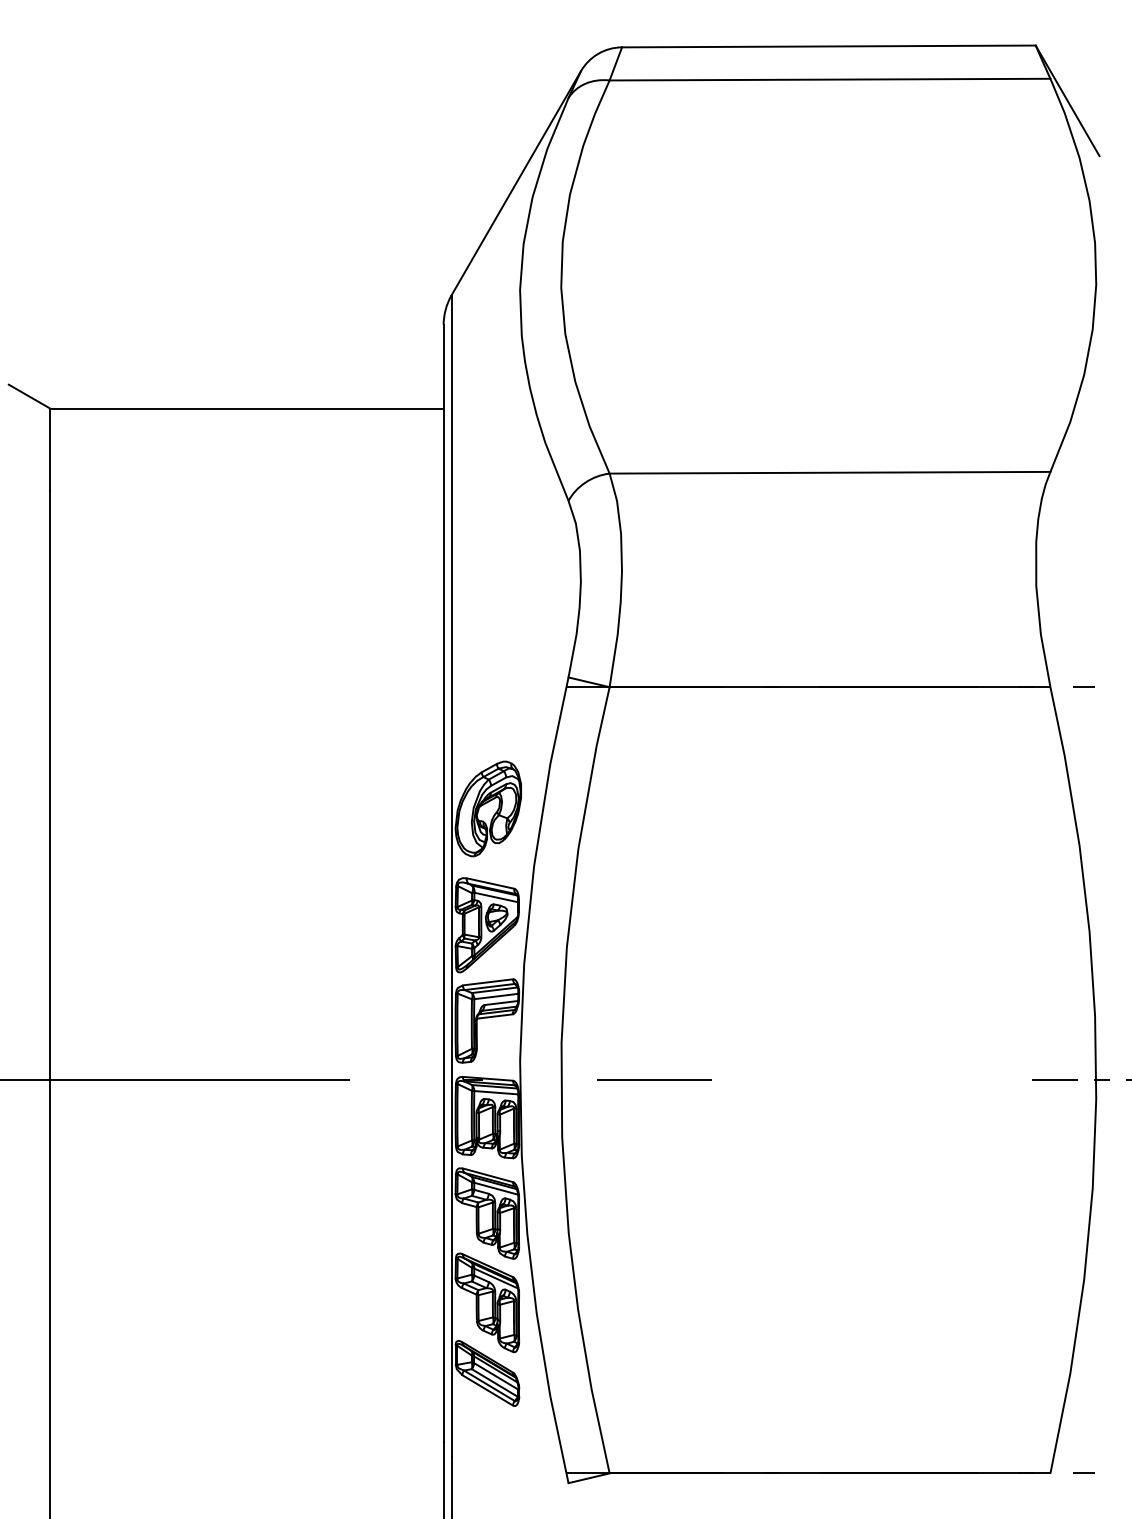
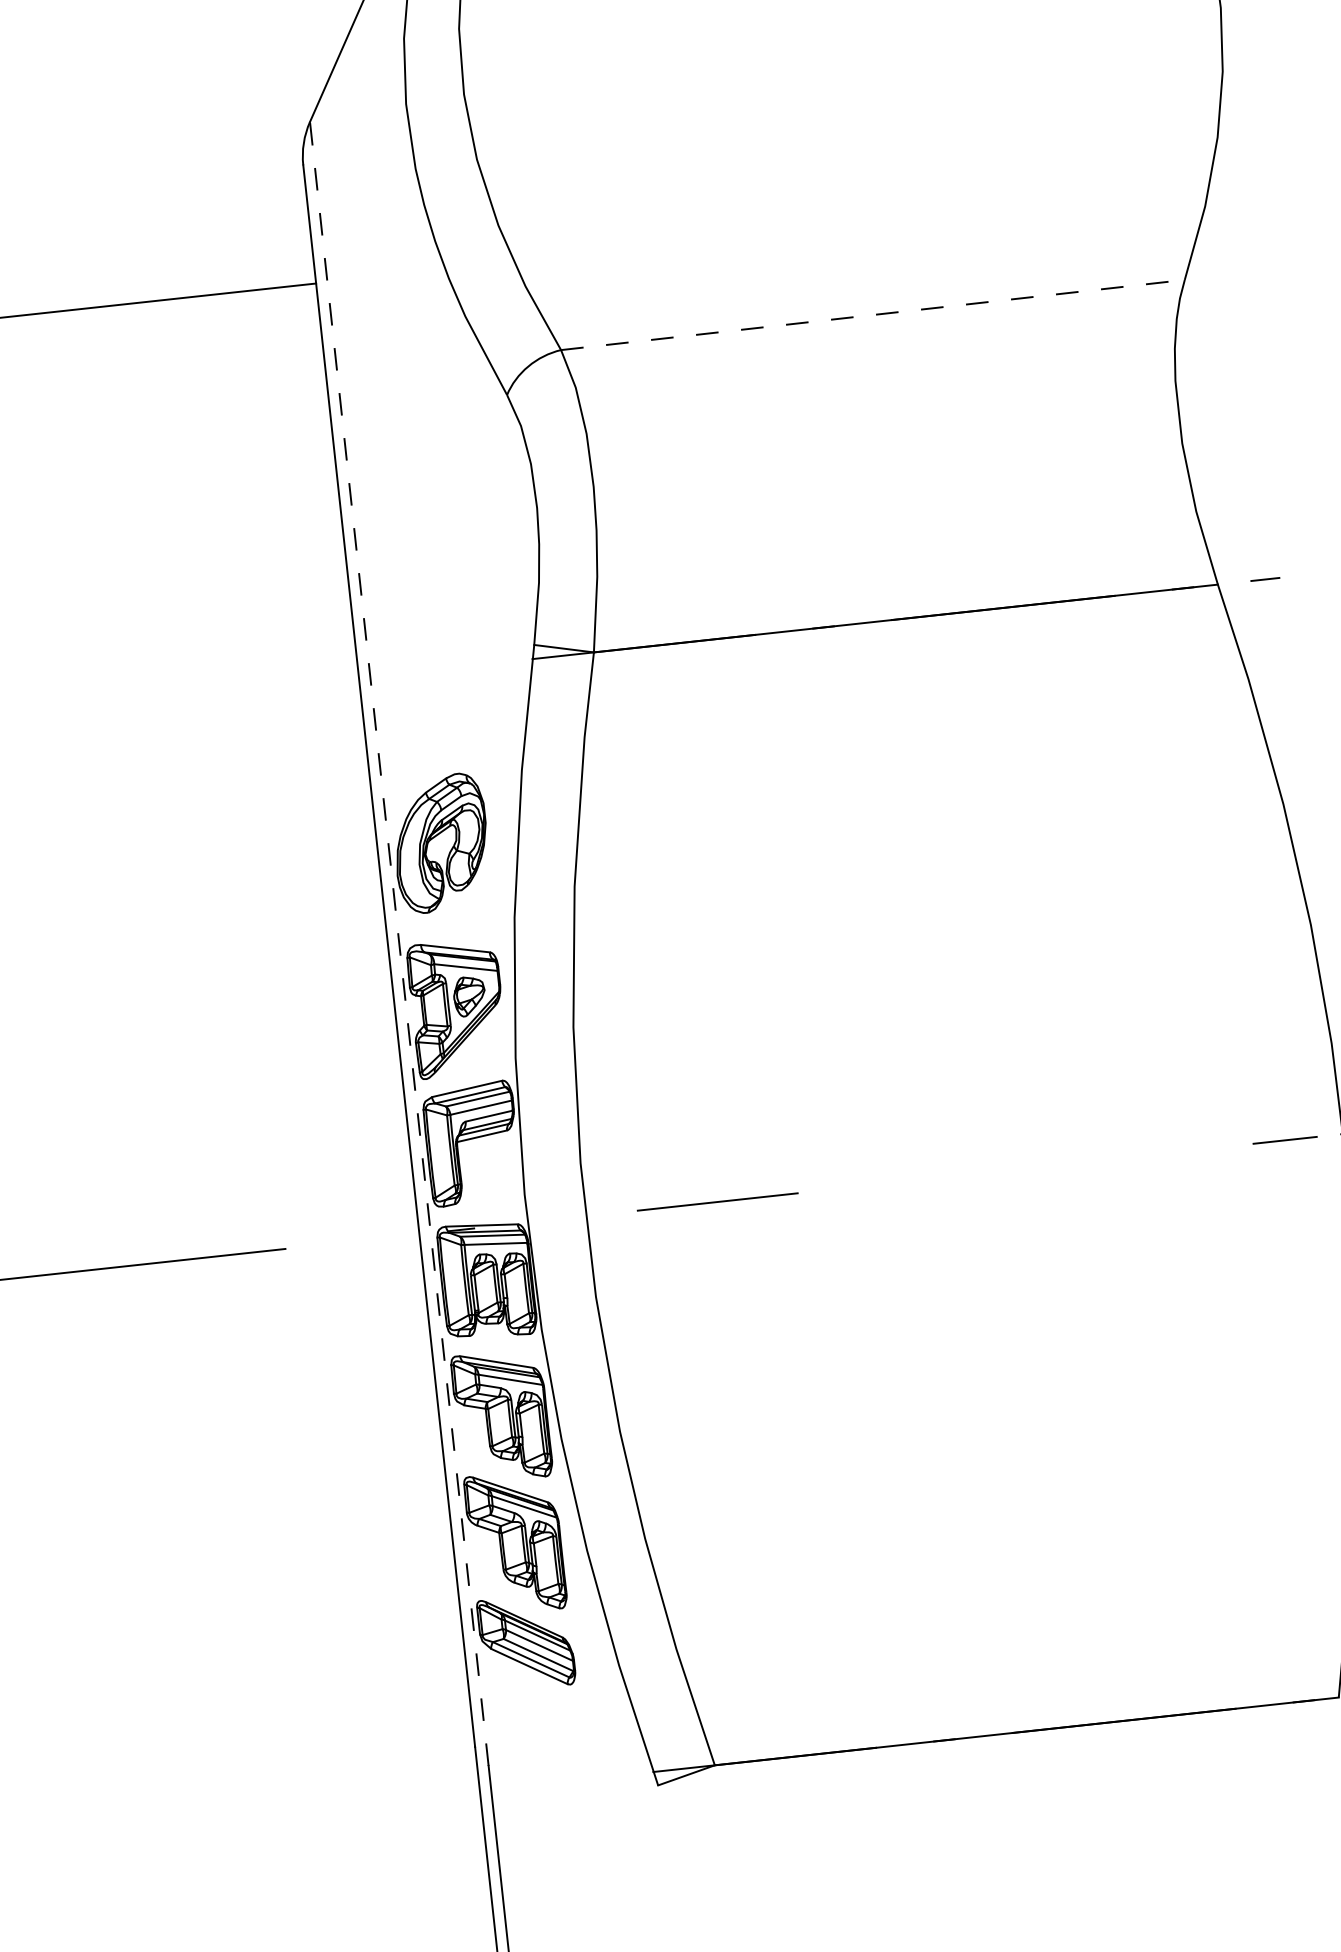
line: (830, 472) -> (873, 314), solid -> dashed
line: (451, 875) -> (399, 943), solid -> dashed

